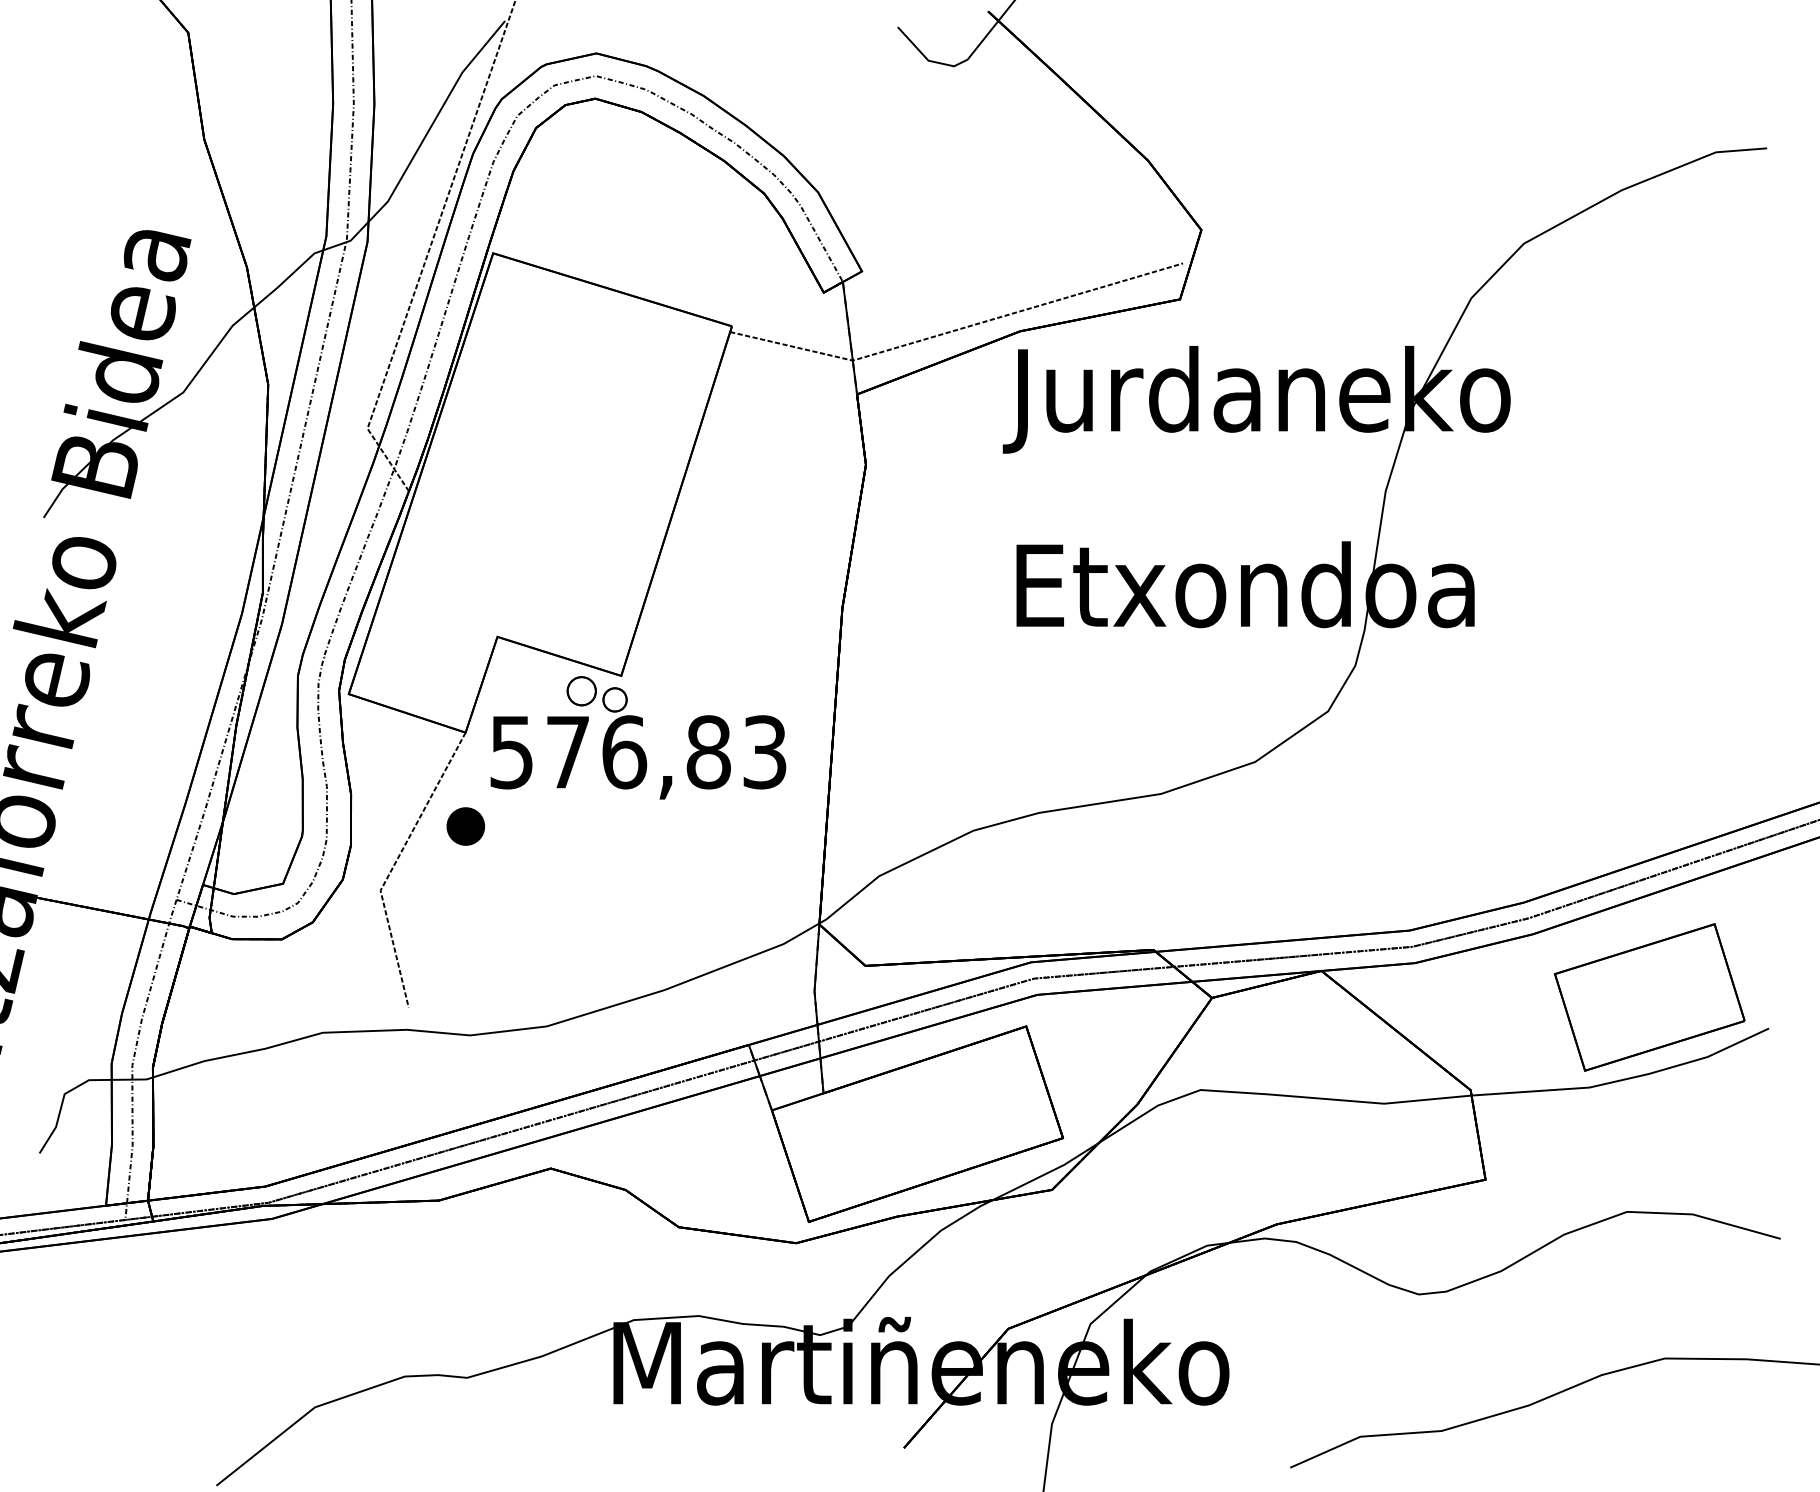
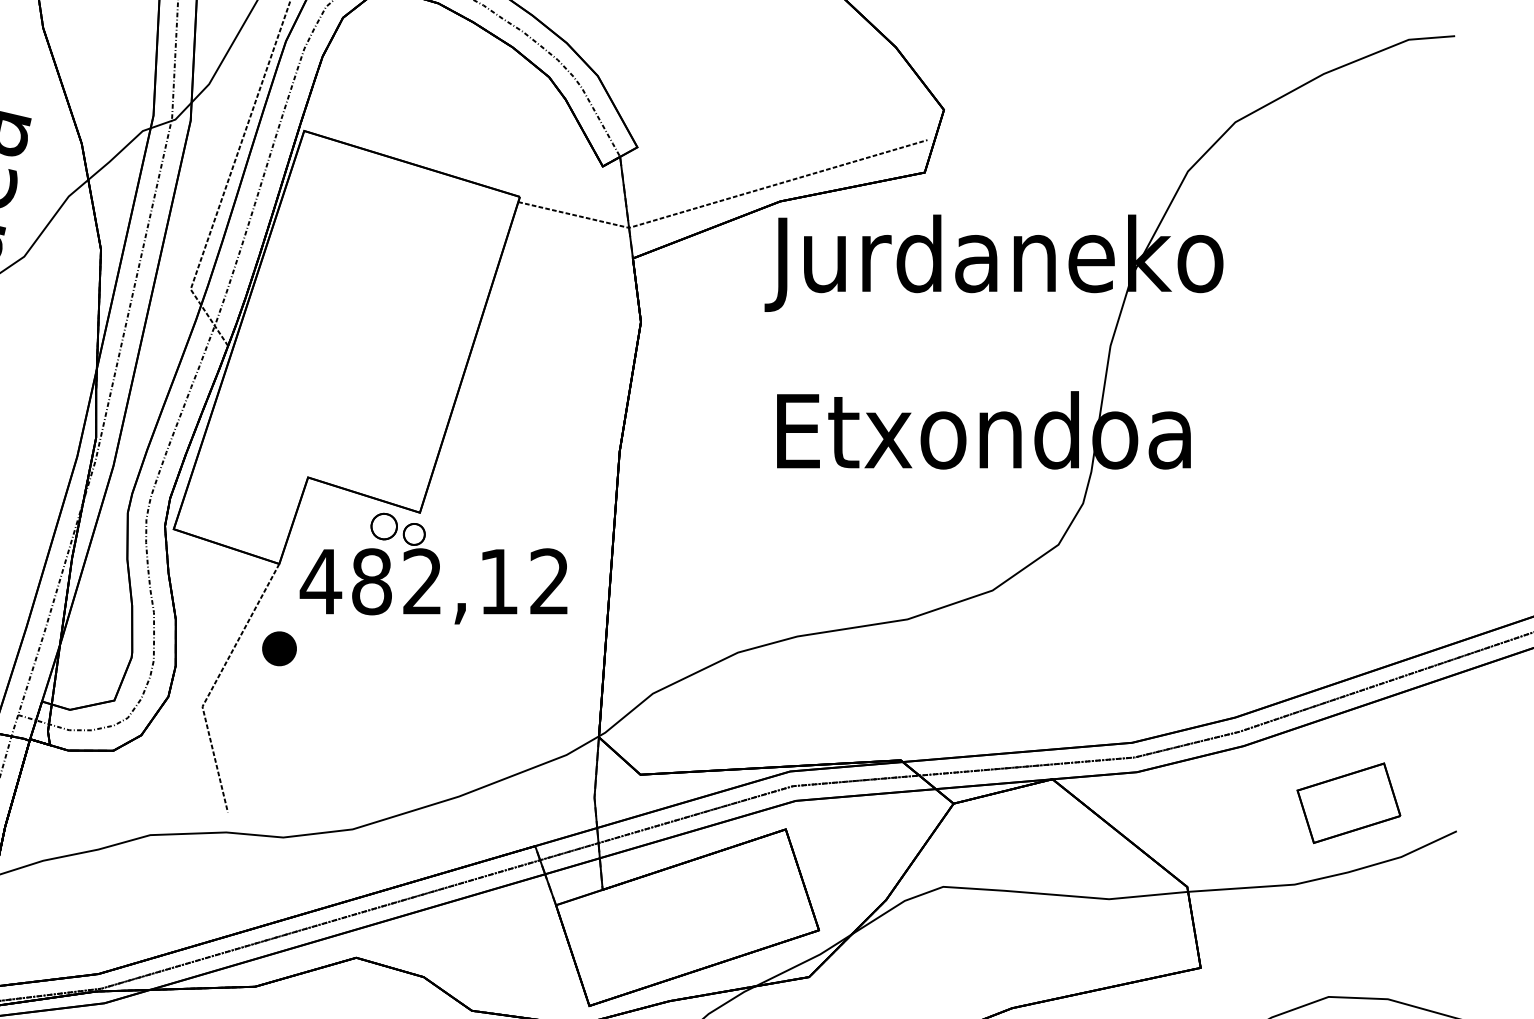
text: (637, 752) -> (434, 581), 576,83 -> 482,12
part: (1649, 997) -> (1348, 803), size x0.6

